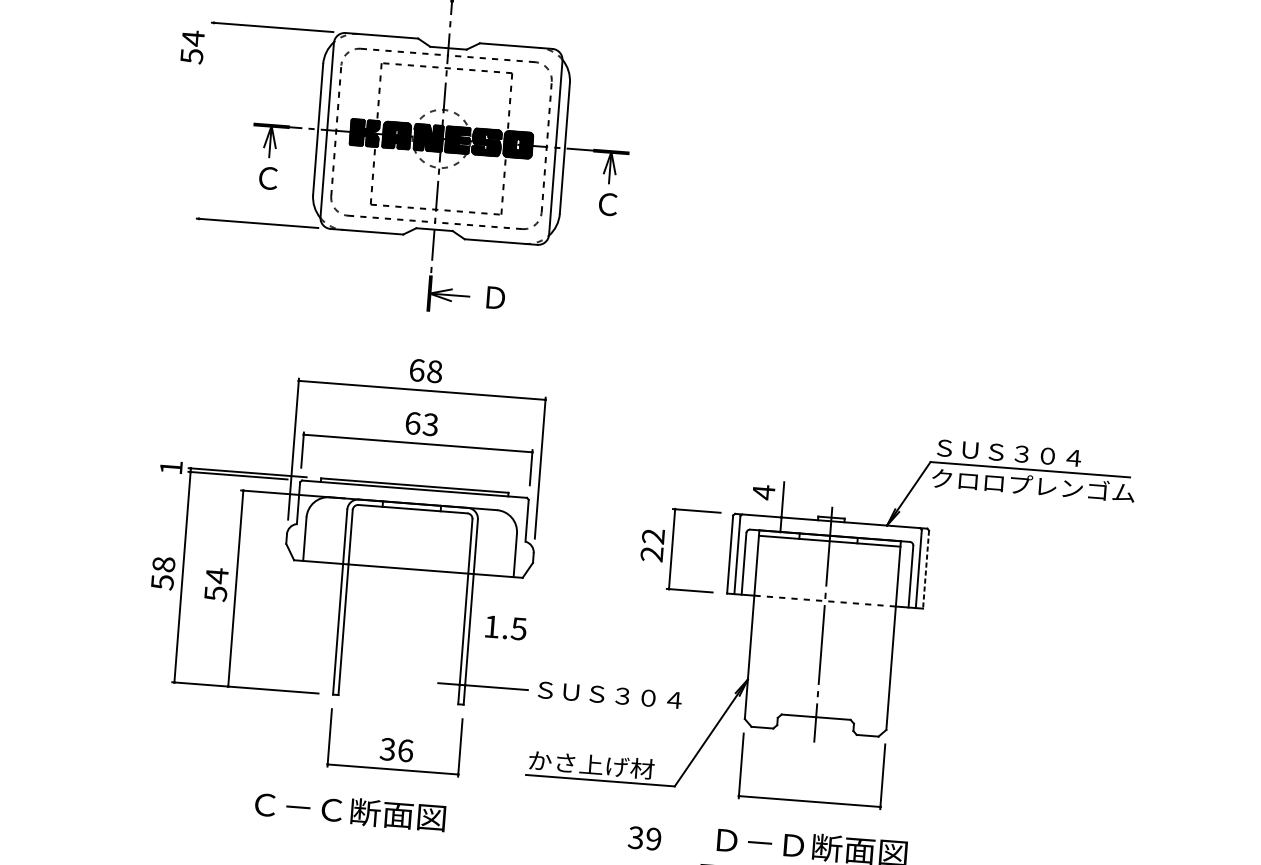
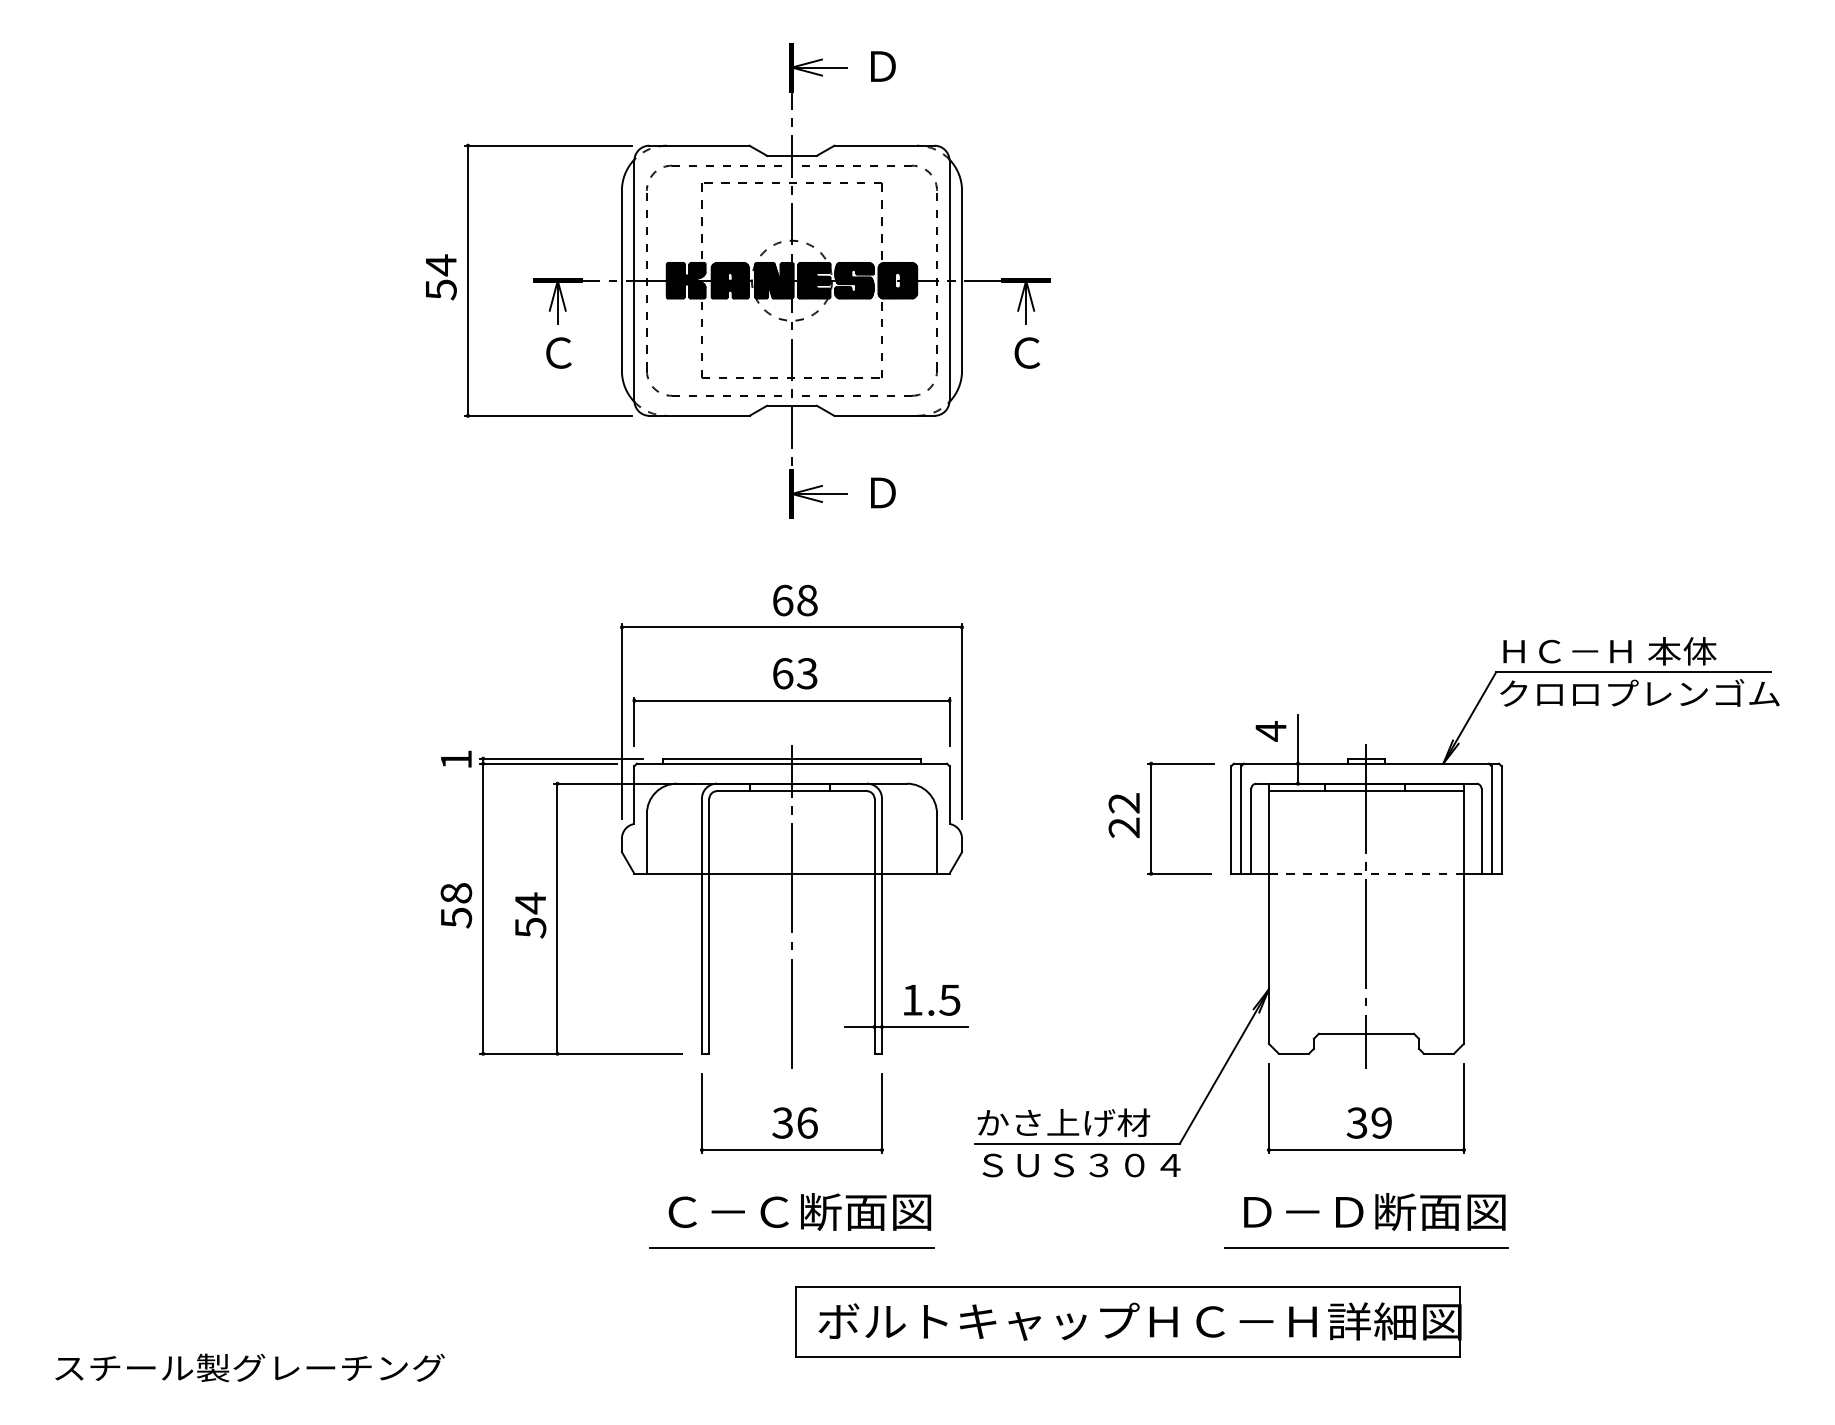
text: (192, 47) -> (441, 277), moved
line: (206, 120) -> (468, 280), added
text: (1013, 453) -> (1609, 651), ＳＵＳ３０４ -> ＨＣ－Ｈ 本体
line: (926, 569) -> (1501, 819), dashed -> solid
line: (406, 592) -> (791, 906), added
text: (506, 628) -> (932, 1000), moved
text: (609, 695) -> (1081, 1165), moved
text: (350, 811) -> (799, 1211), moved
text: (644, 838) -> (1368, 1122), moved
line: (387, 840) -> (791, 1248), added

